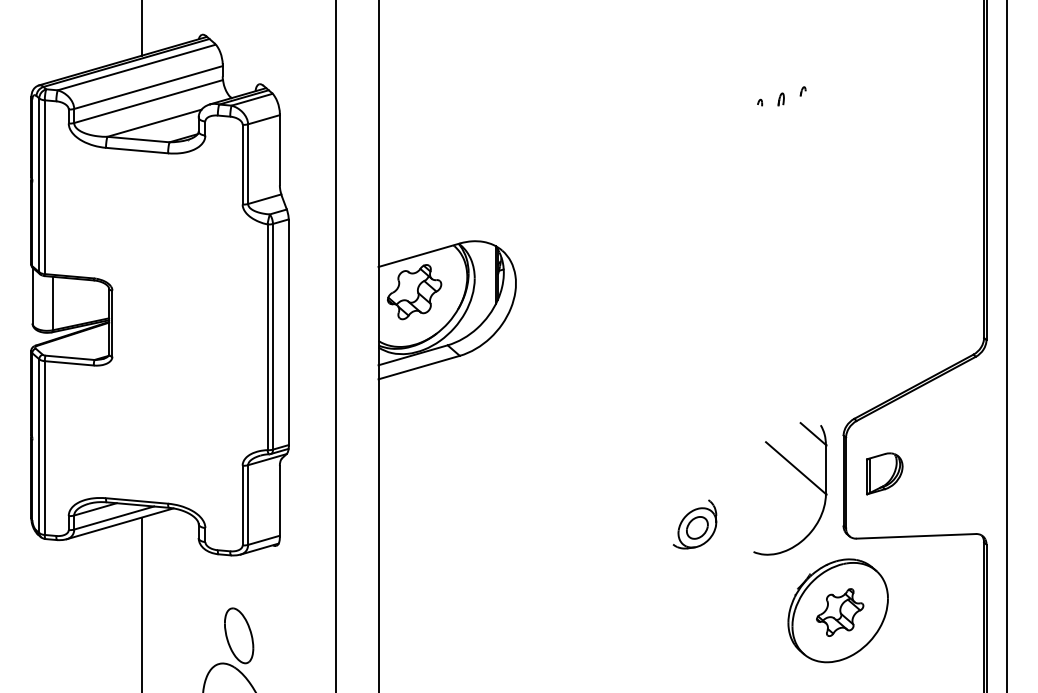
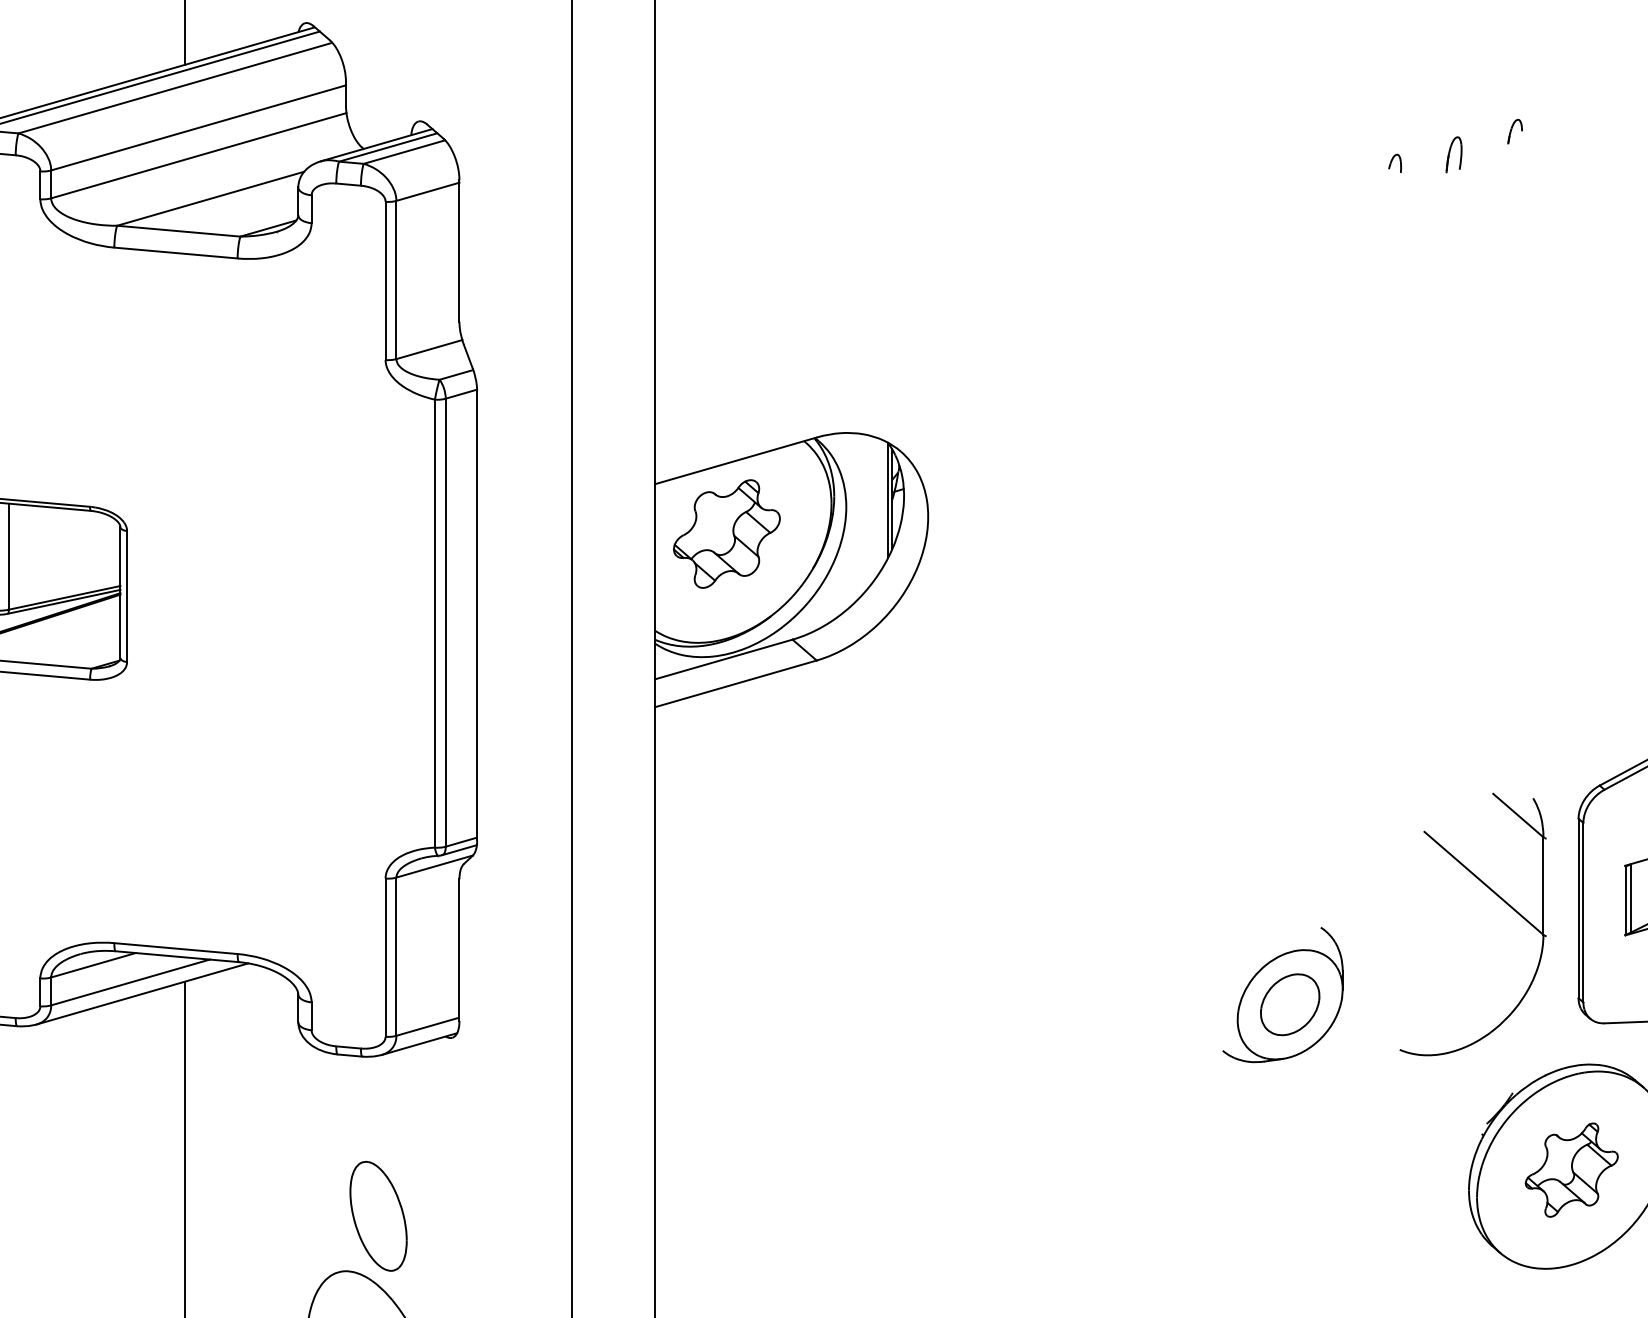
part: (781, 96) -> (1455, 145), size x1.4
part: (694, 524) -> (1282, 995), size x1.4

